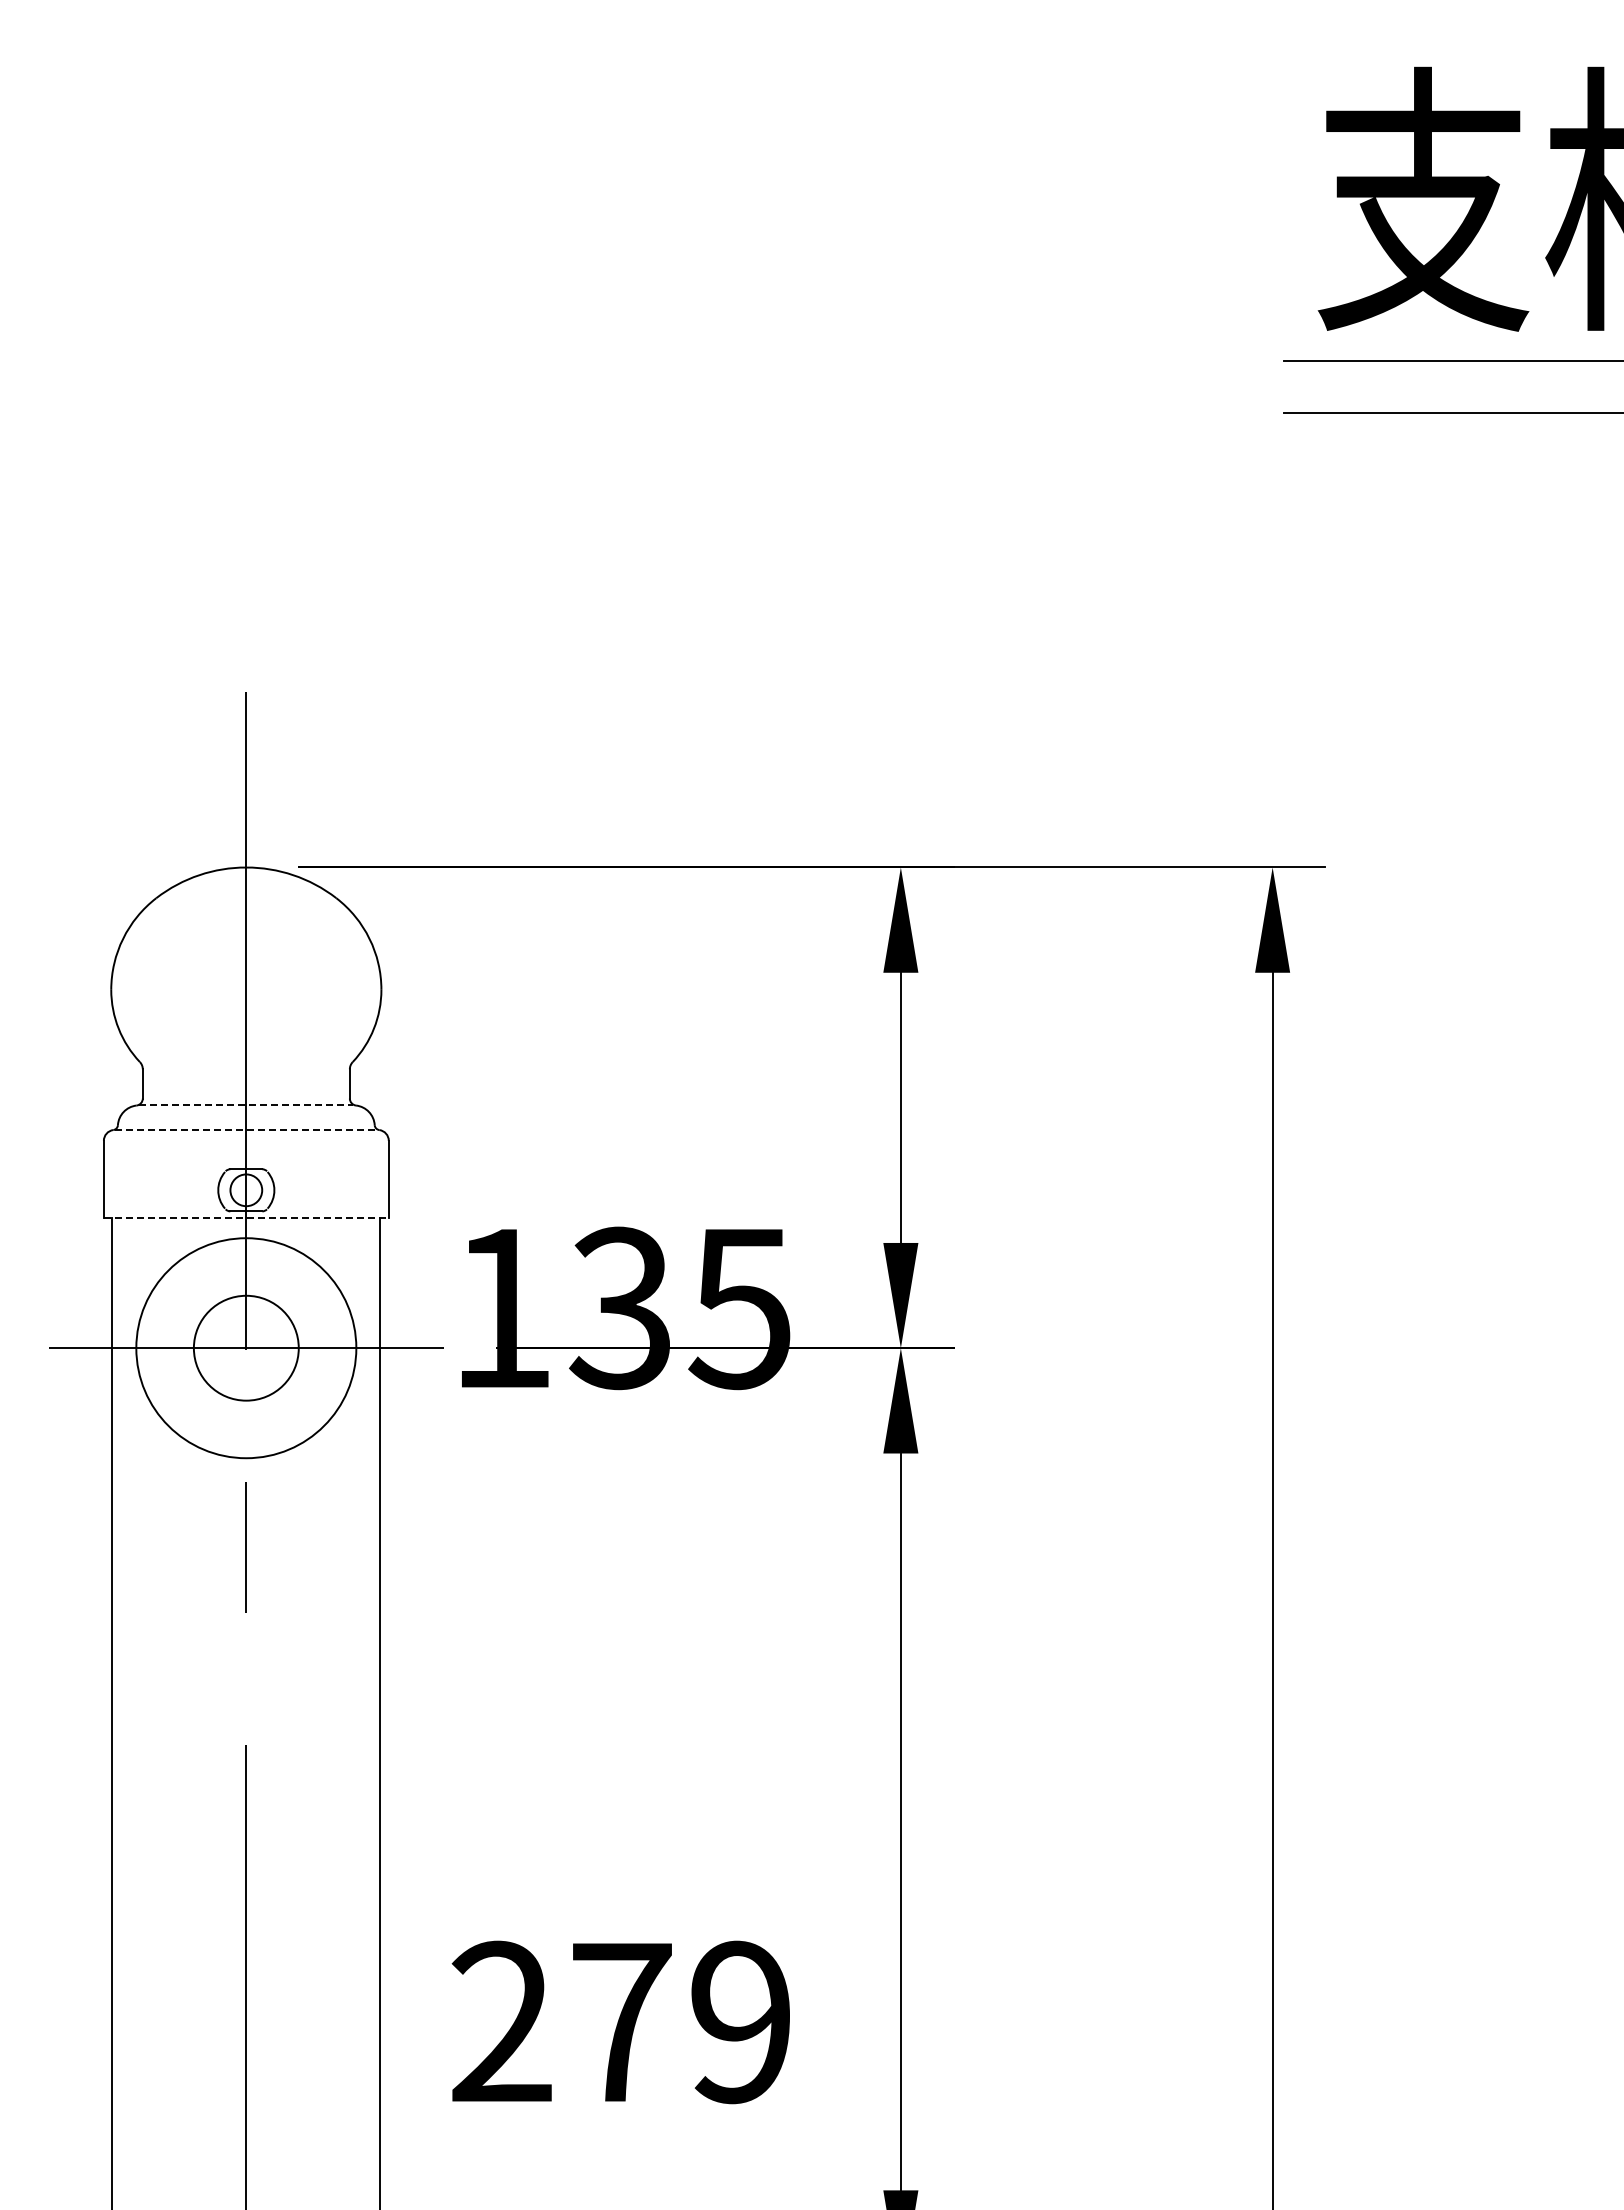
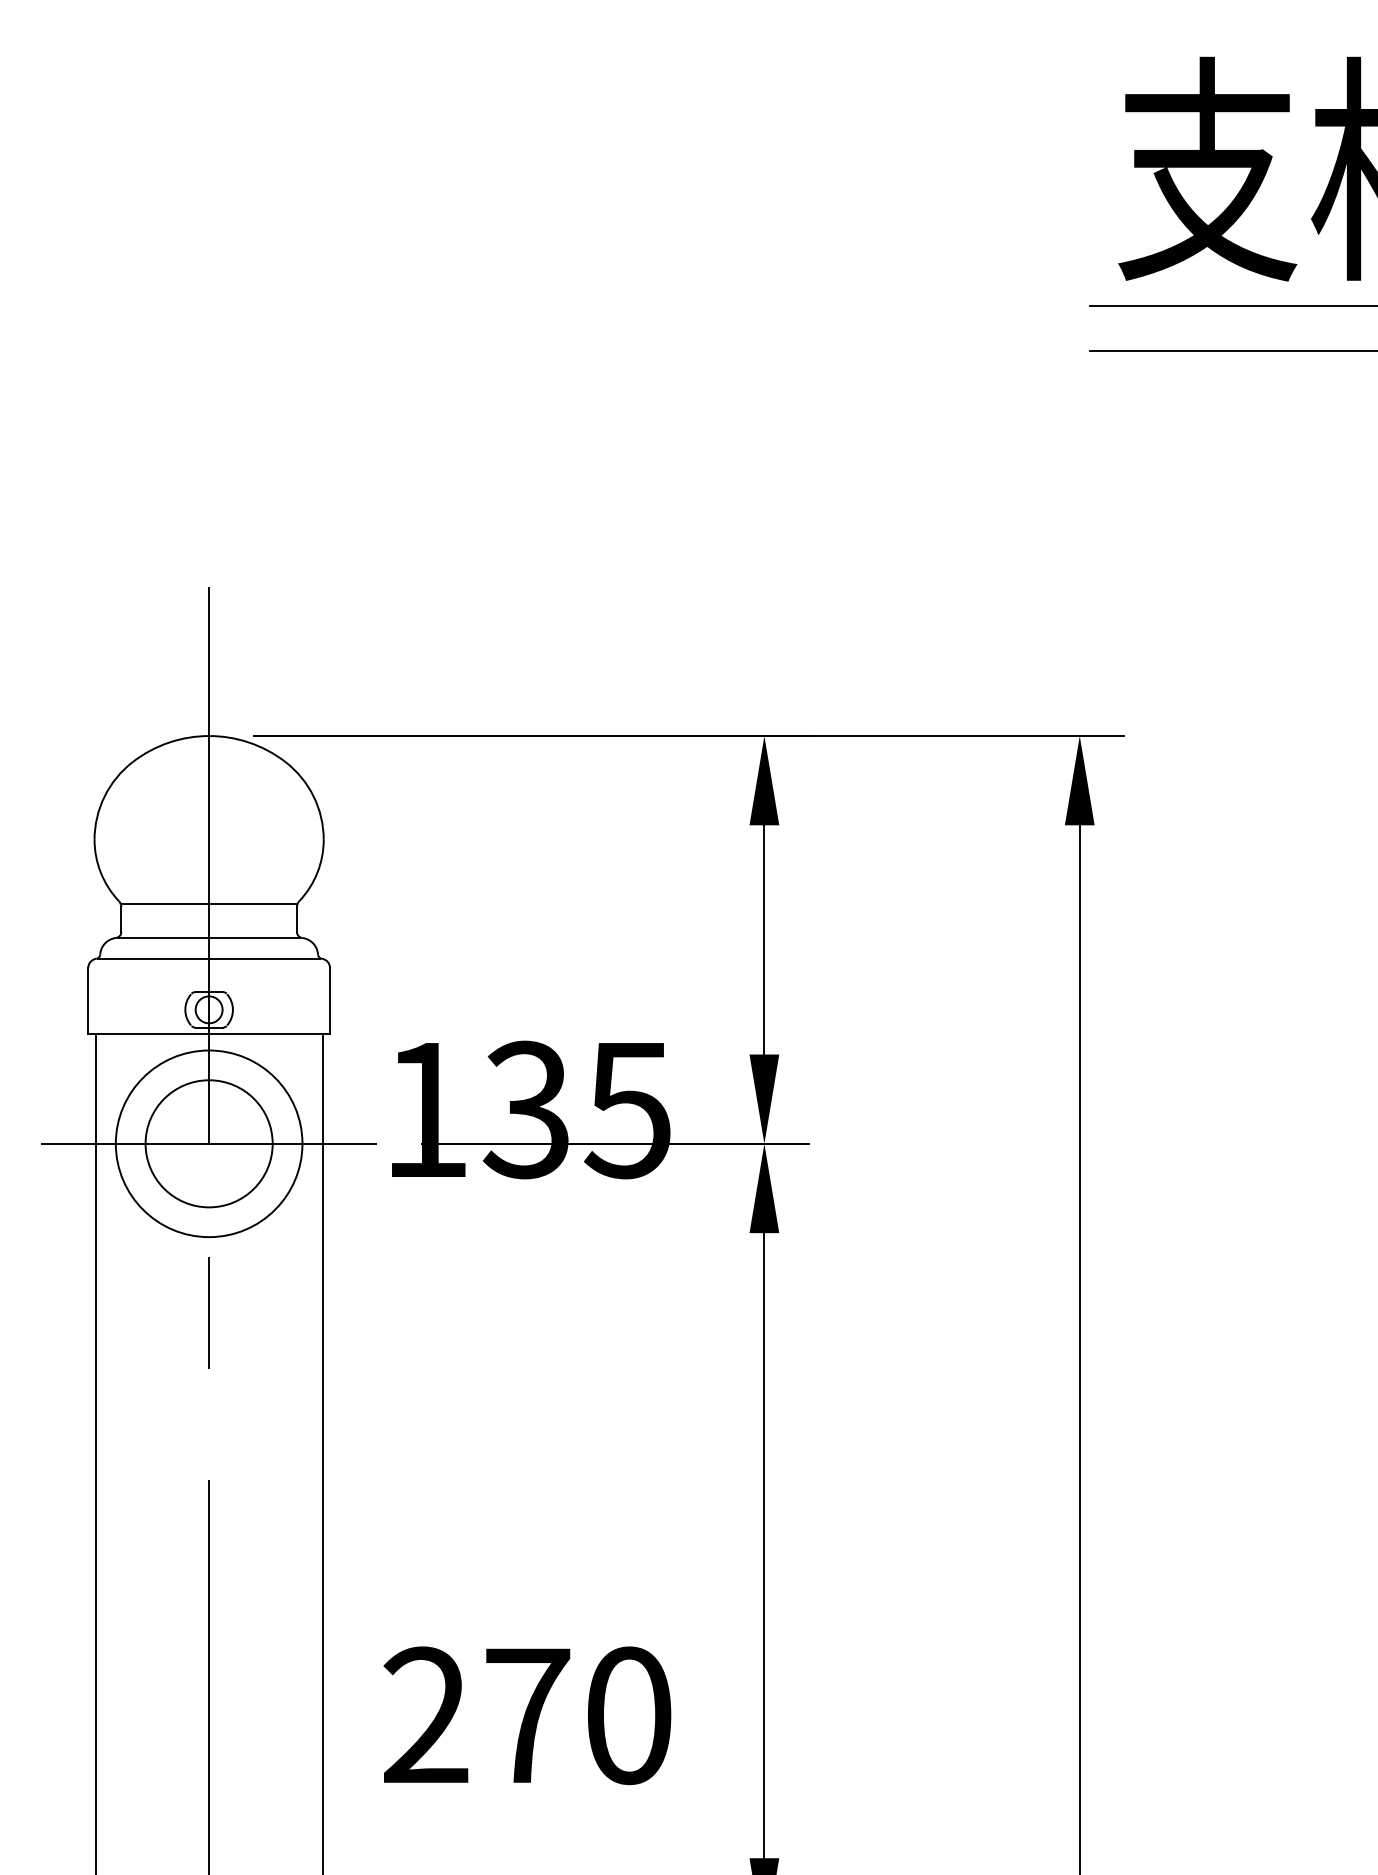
line: (245, 1065) -> (208, 903), added
line: (245, 1105) -> (208, 937), dashed -> solid
line: (246, 1129) -> (209, 958), dashed -> solid
line: (246, 1218) -> (209, 1033), dashed -> solid
circle: (246, 1348) -> (209, 1144), size x1.43
text: (740, 2022) -> (628, 1715), 279 -> 270

